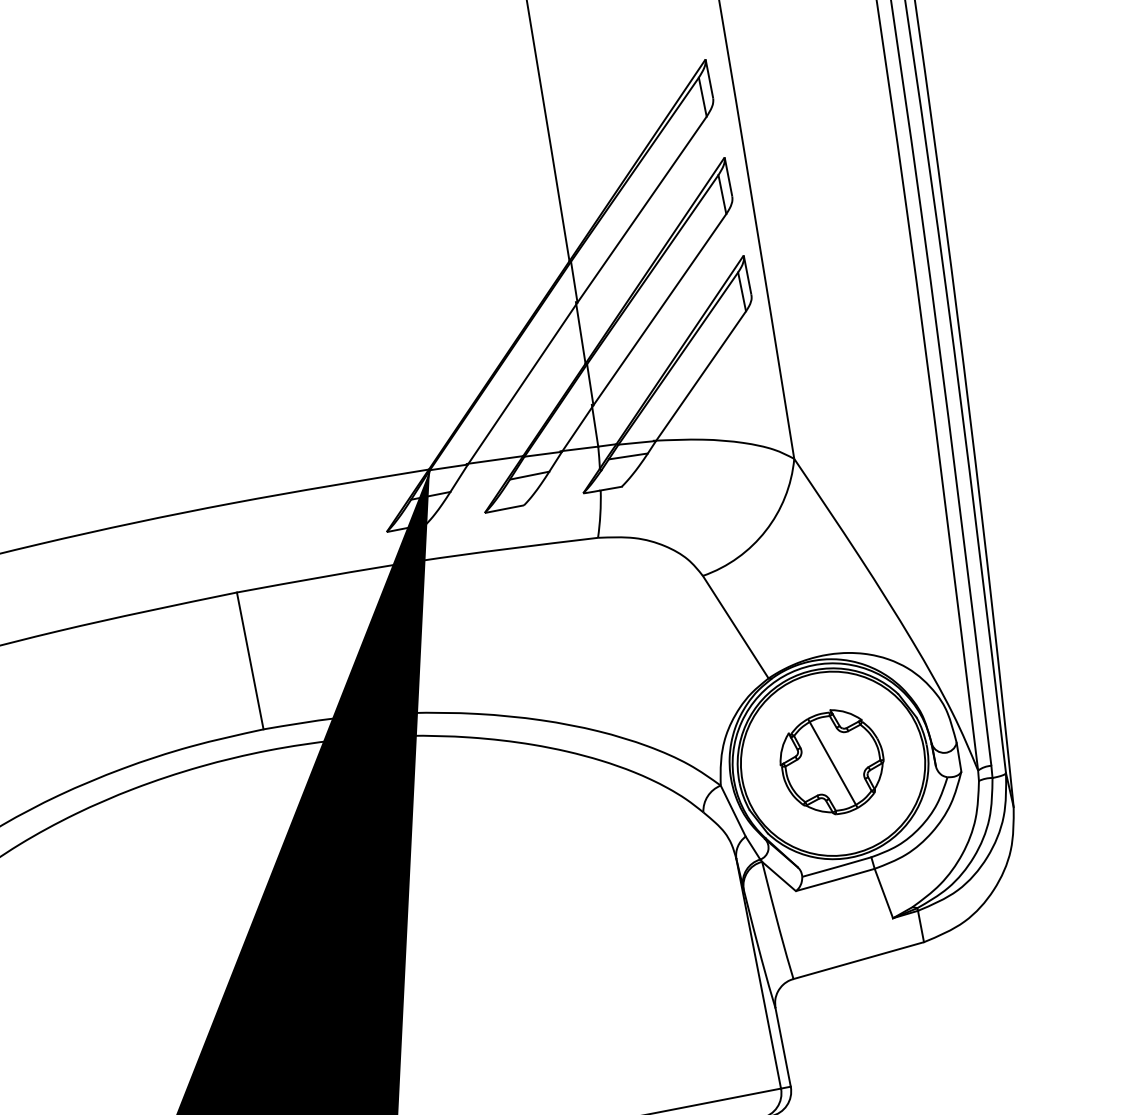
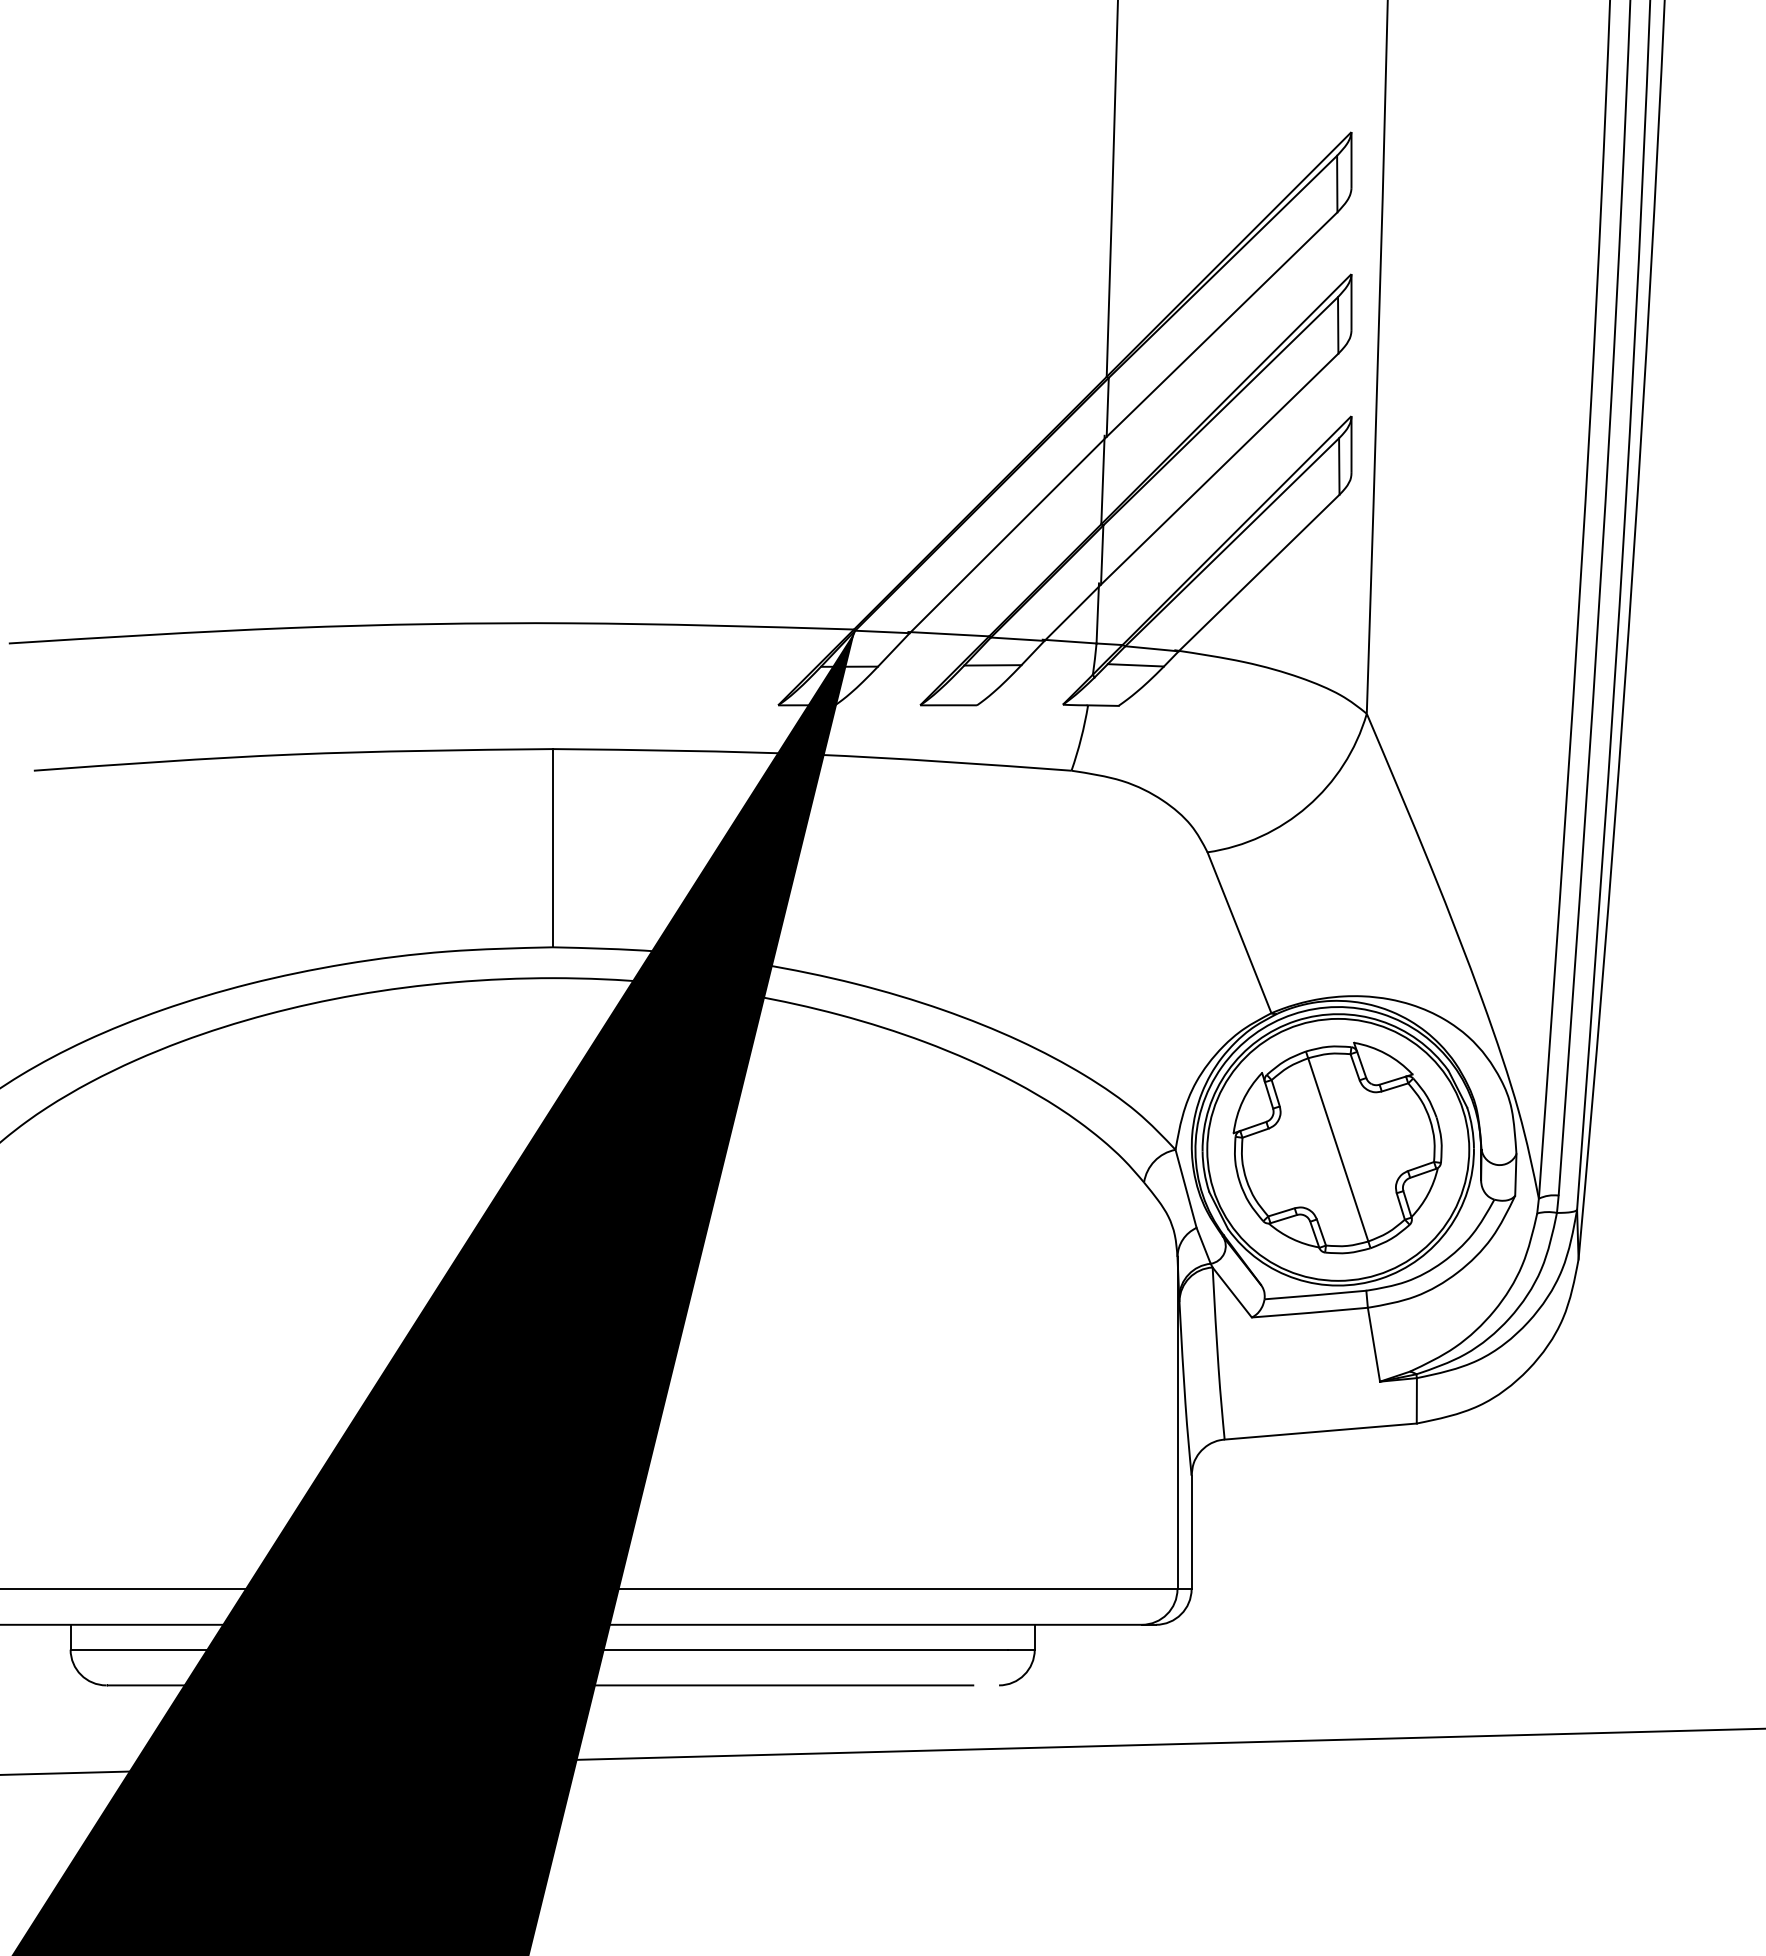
part: (832, 762) -> (1337, 1147), size x1.43

